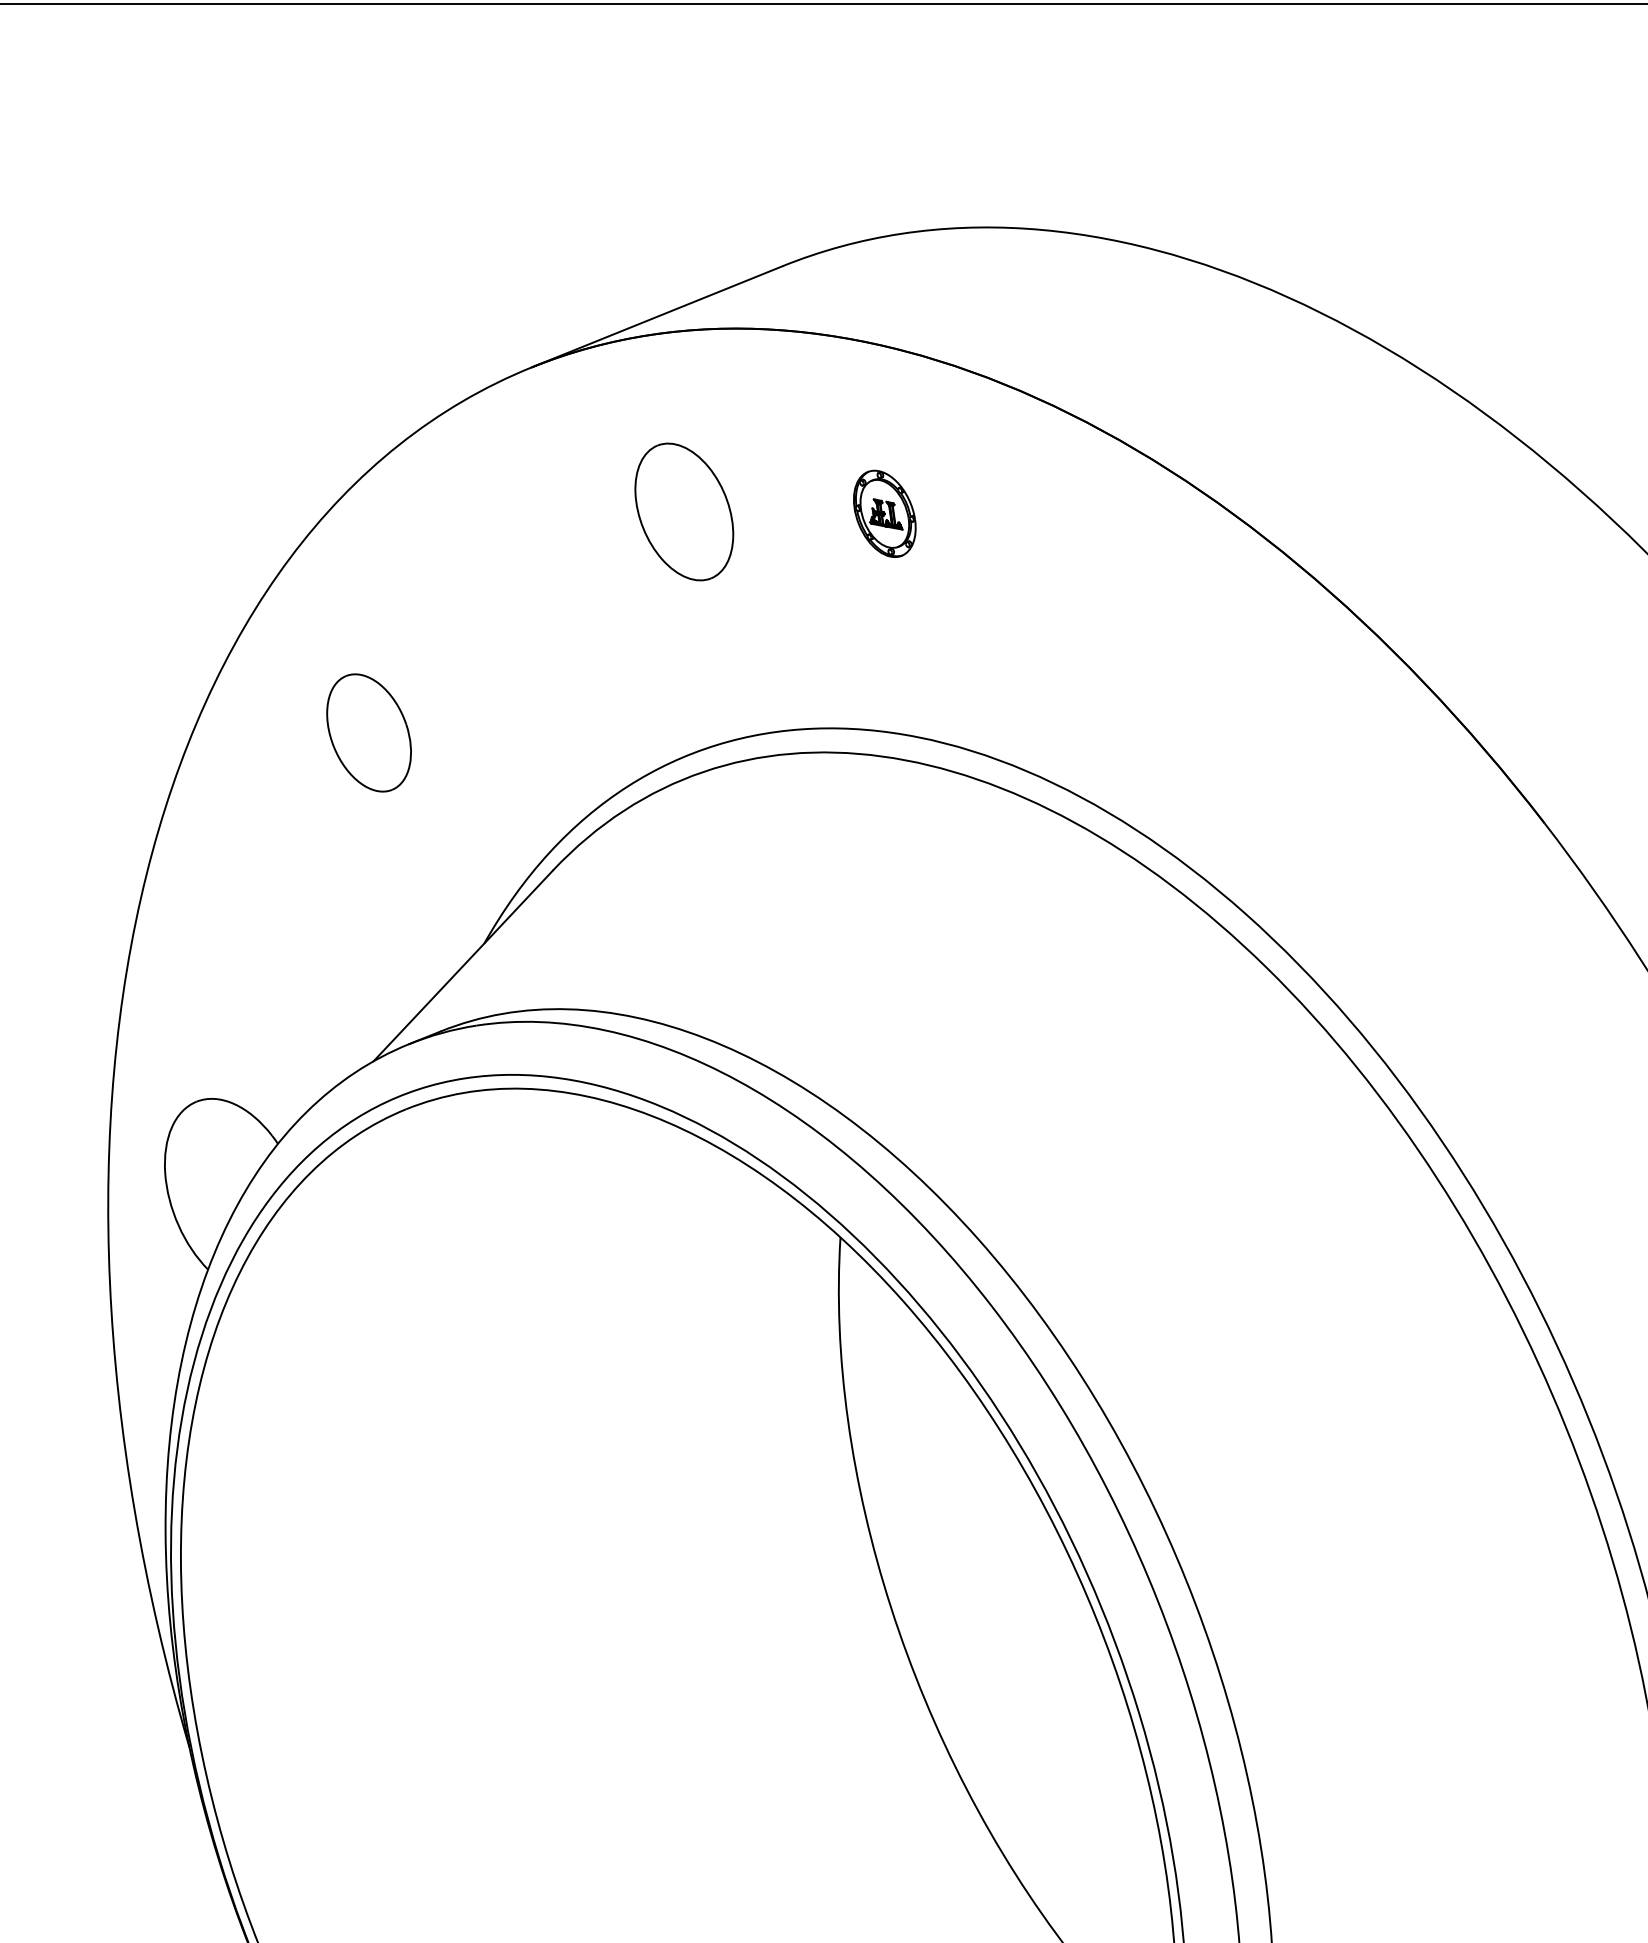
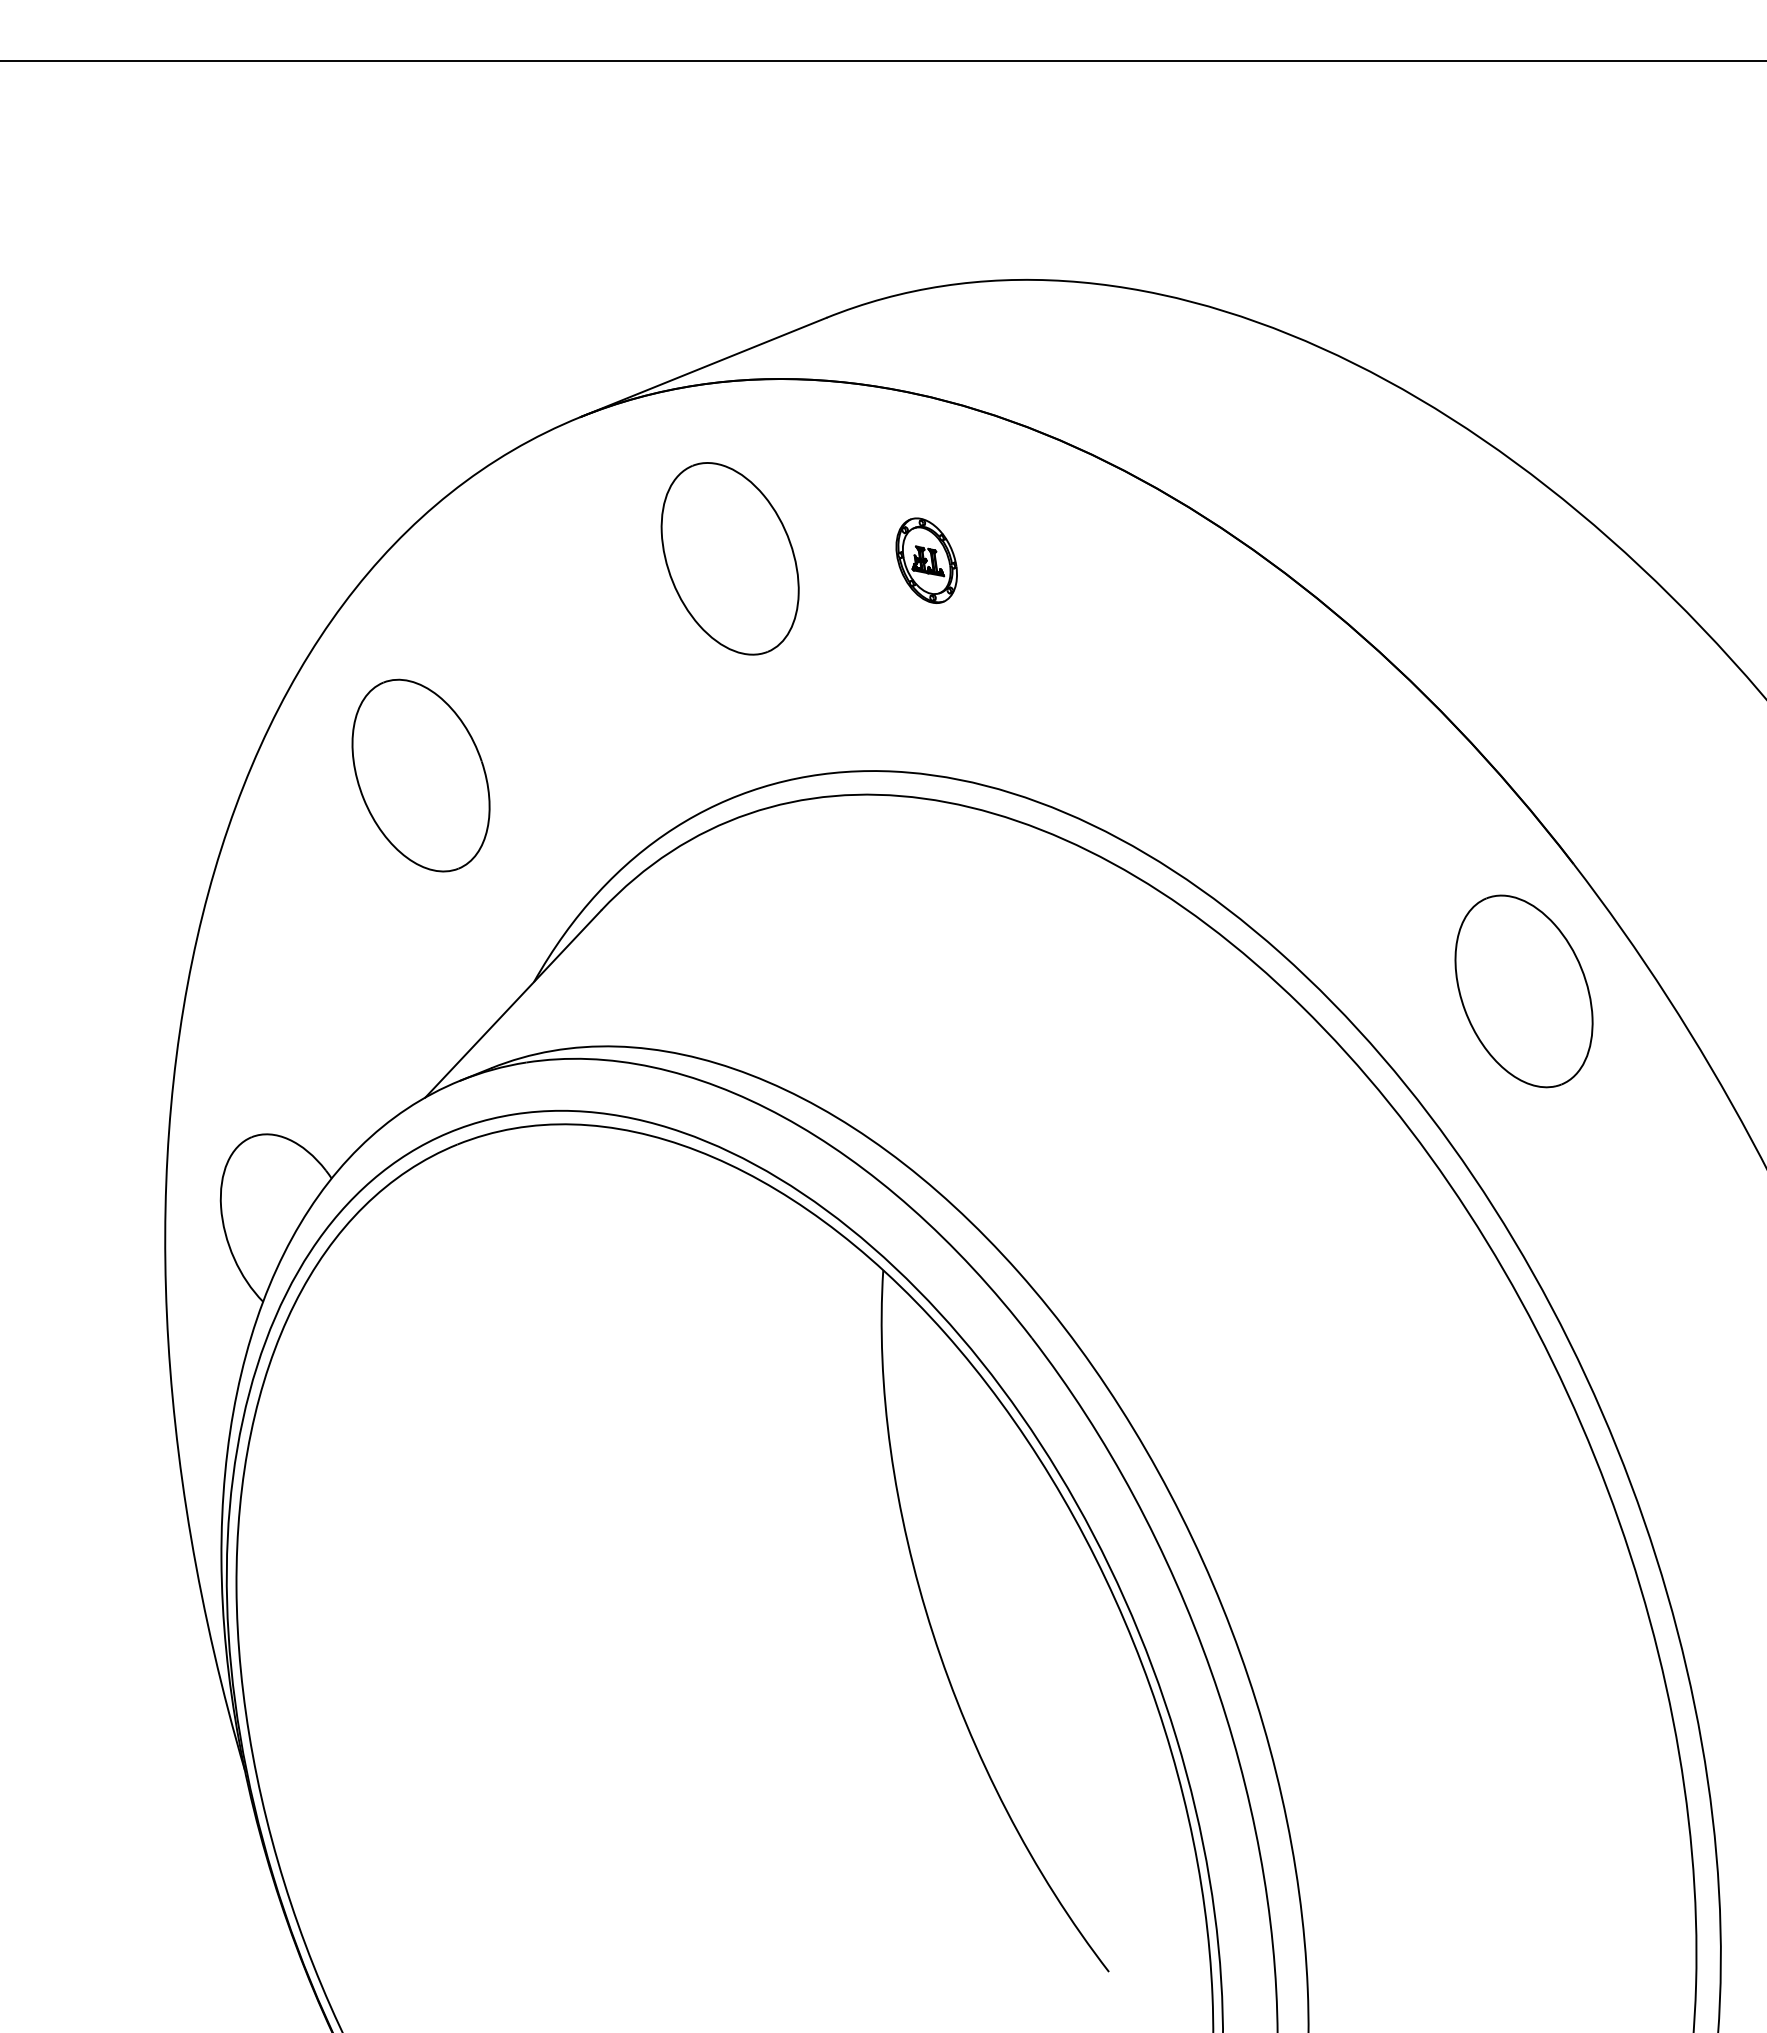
part: (683, 511) -> (729, 558), size x1.43
part: (368, 732) -> (420, 775), size x1.67
part: (1493, 953) -> (1523, 991), added

